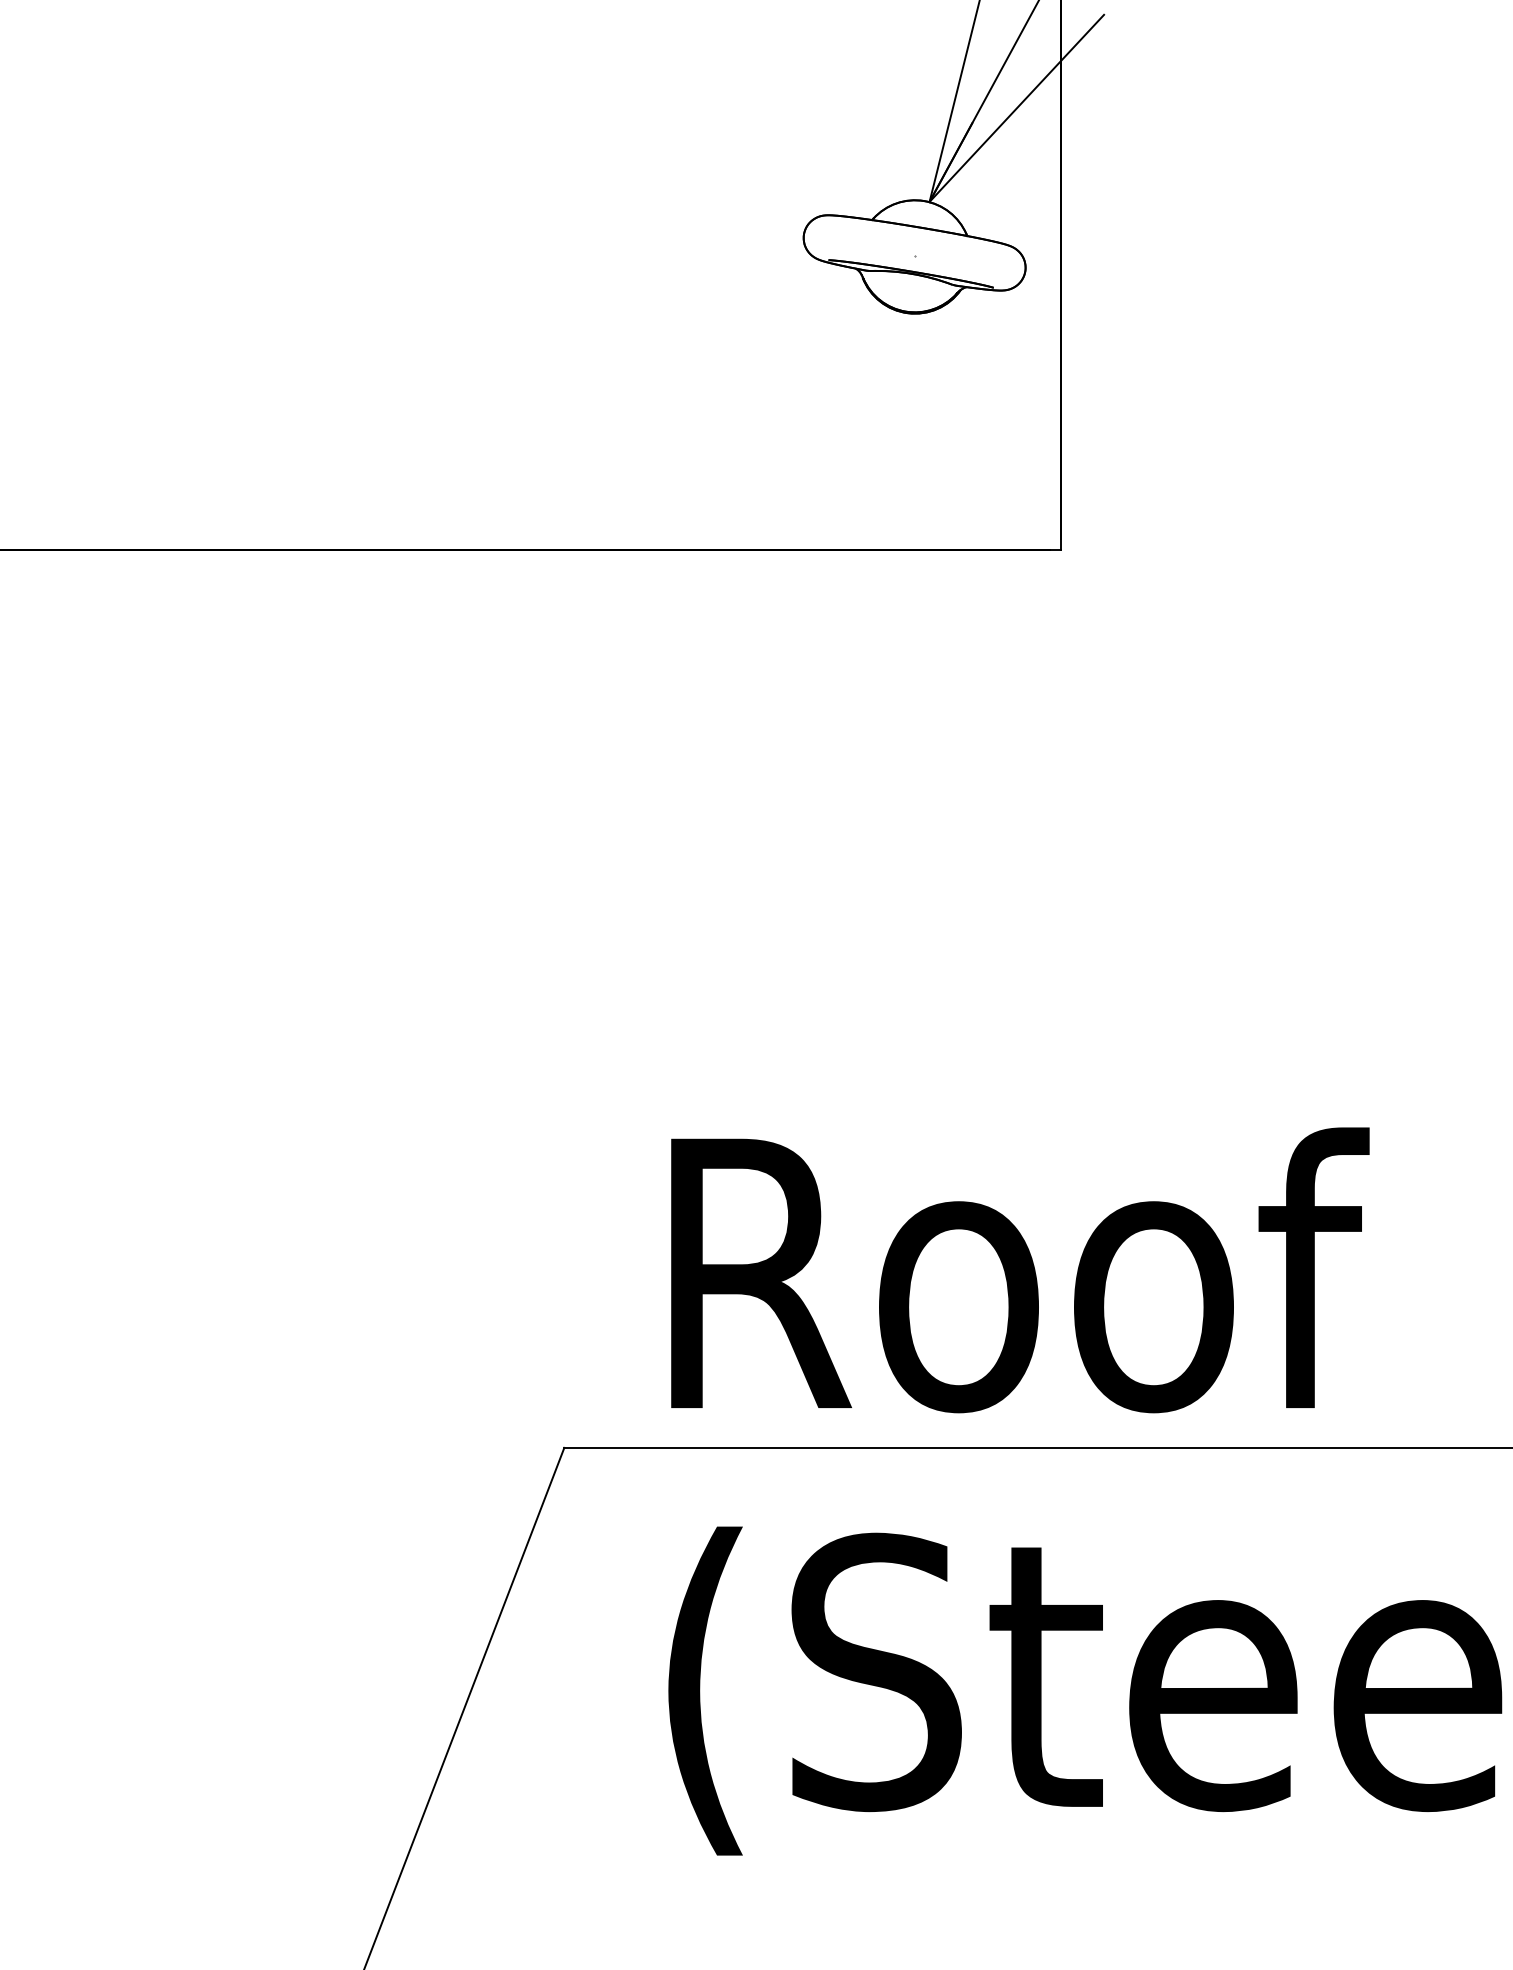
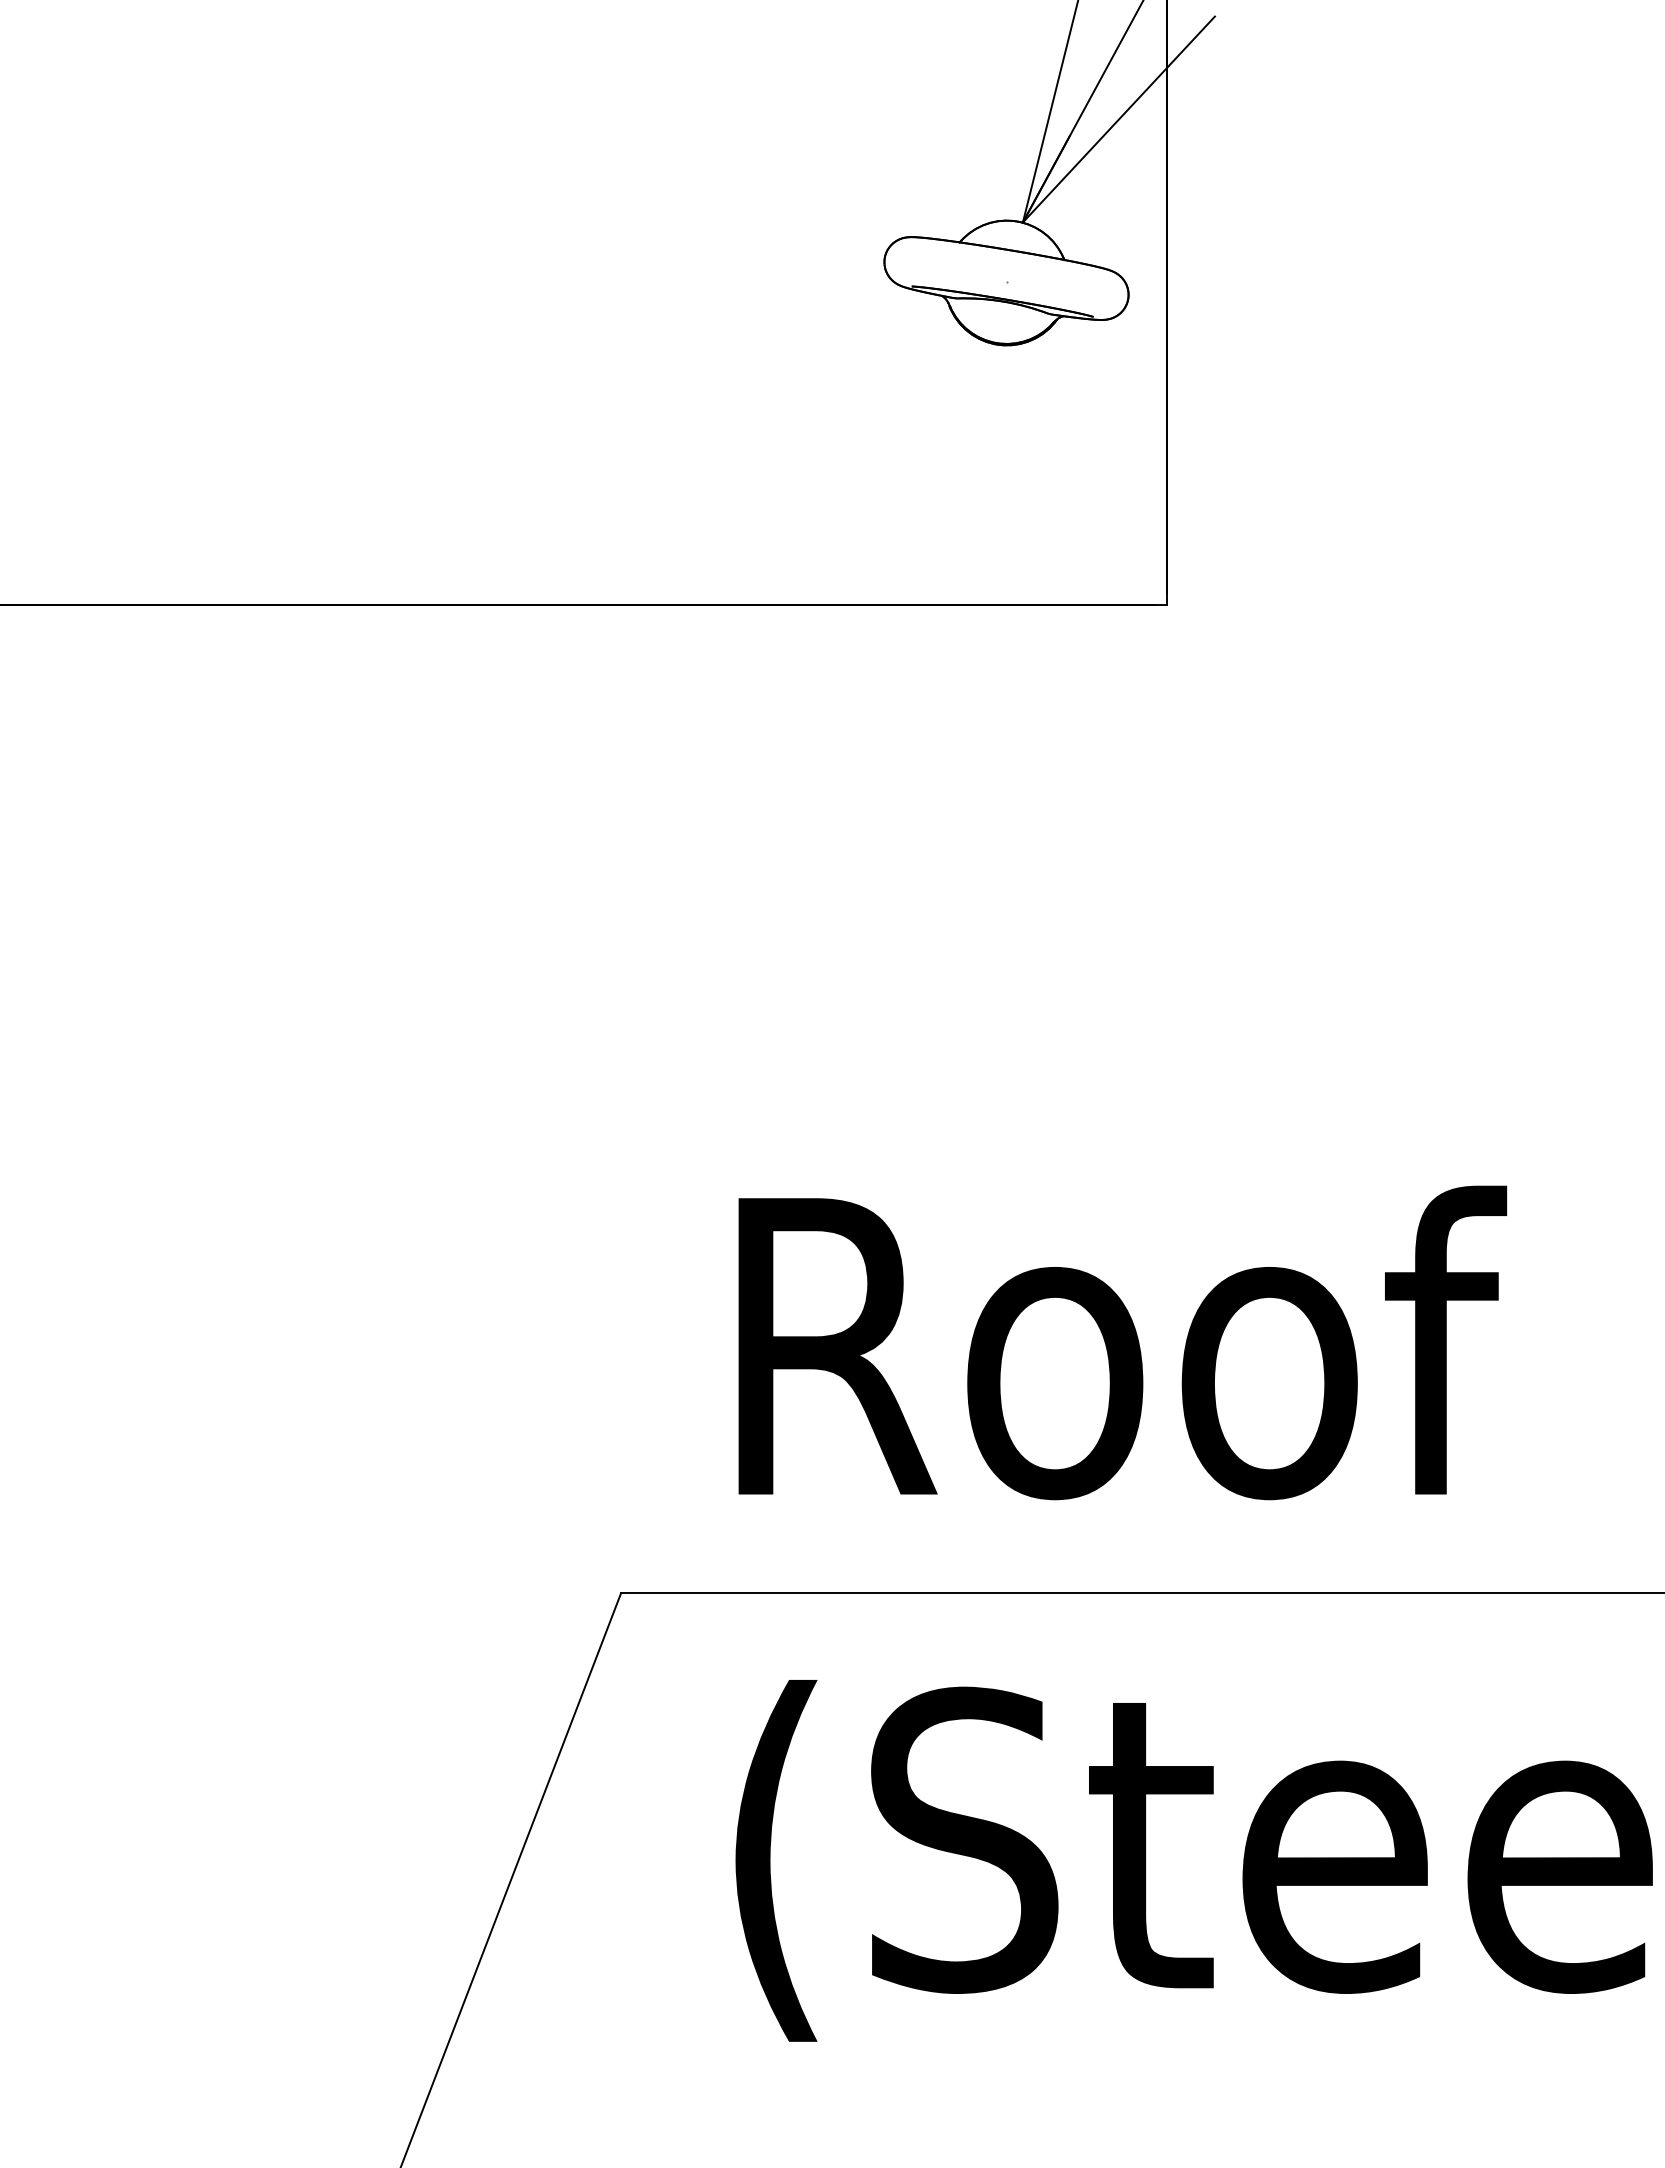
text: (1020, 1269) -> (1122, 1342), moved

